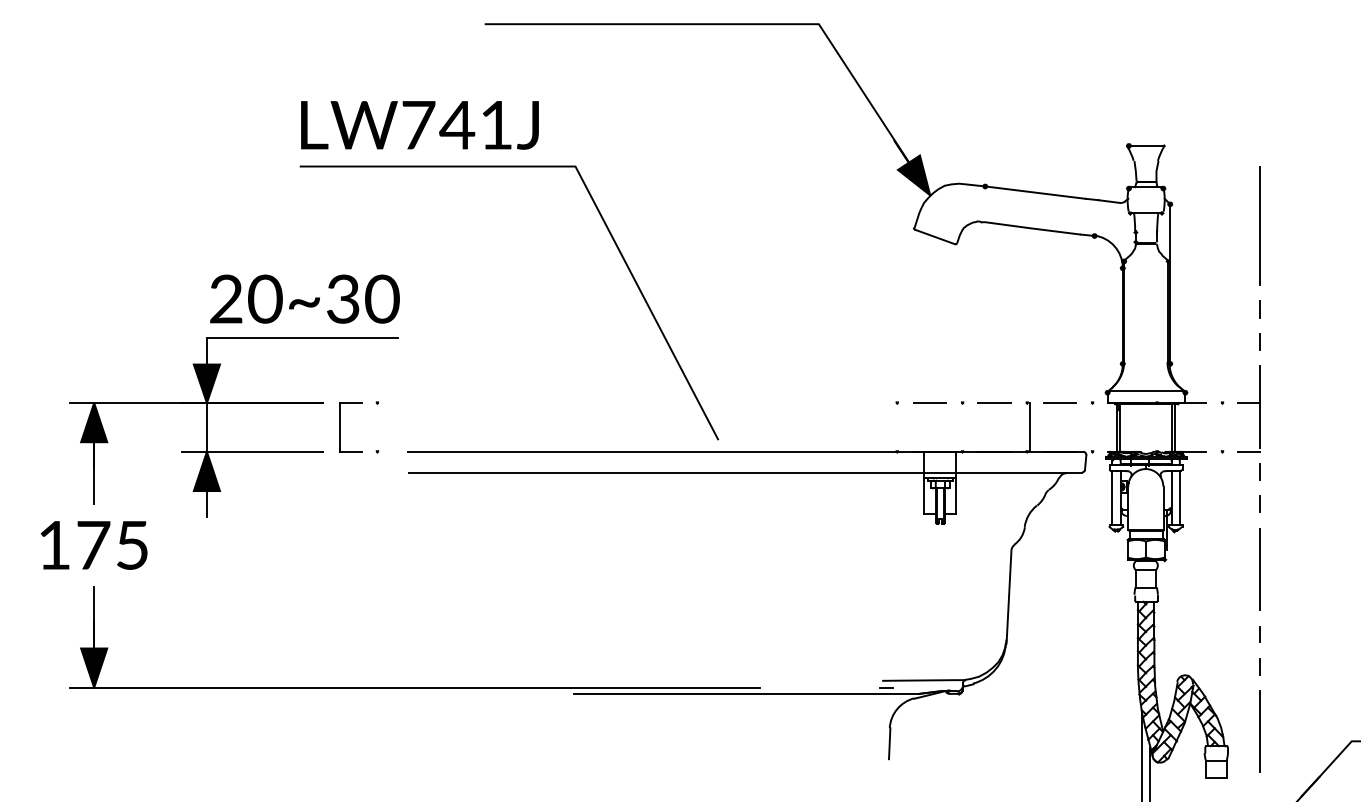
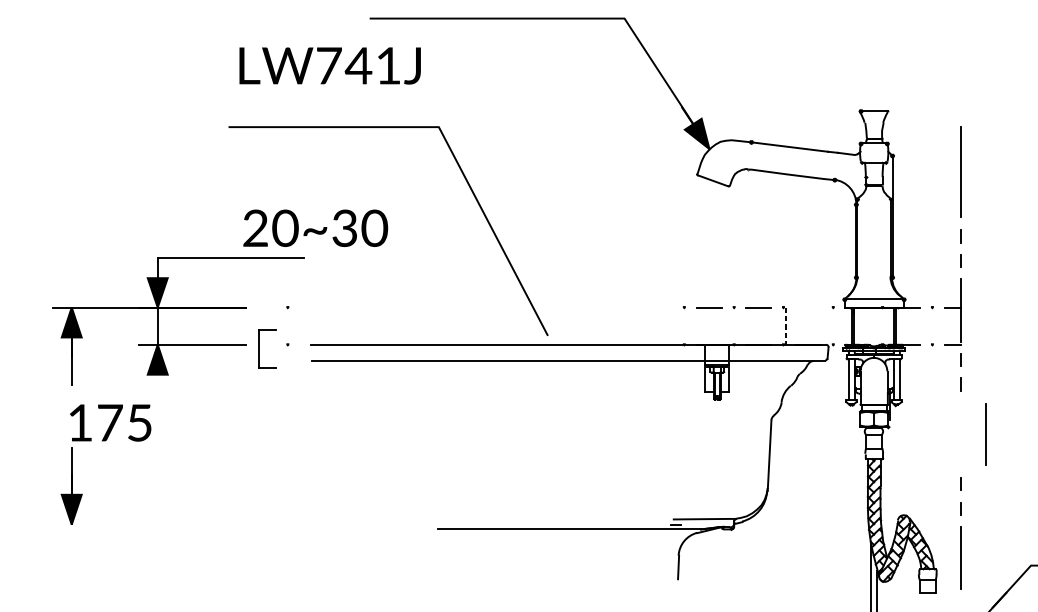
text: (419, 125) -> (329, 66), moved
text: (304, 298) -> (315, 227), moved
line: (1059, 403) -> (808, 307), removed
part: (340, 427) -> (259, 349), moved
line: (1029, 427) -> (785, 326), solid -> dashed
line: (206, 504) -> (157, 384), removed
text: (93, 545) -> (110, 423), moved
line: (1259, 569) -> (985, 434), moved
line: (415, 687) -> (316, 524), removed

